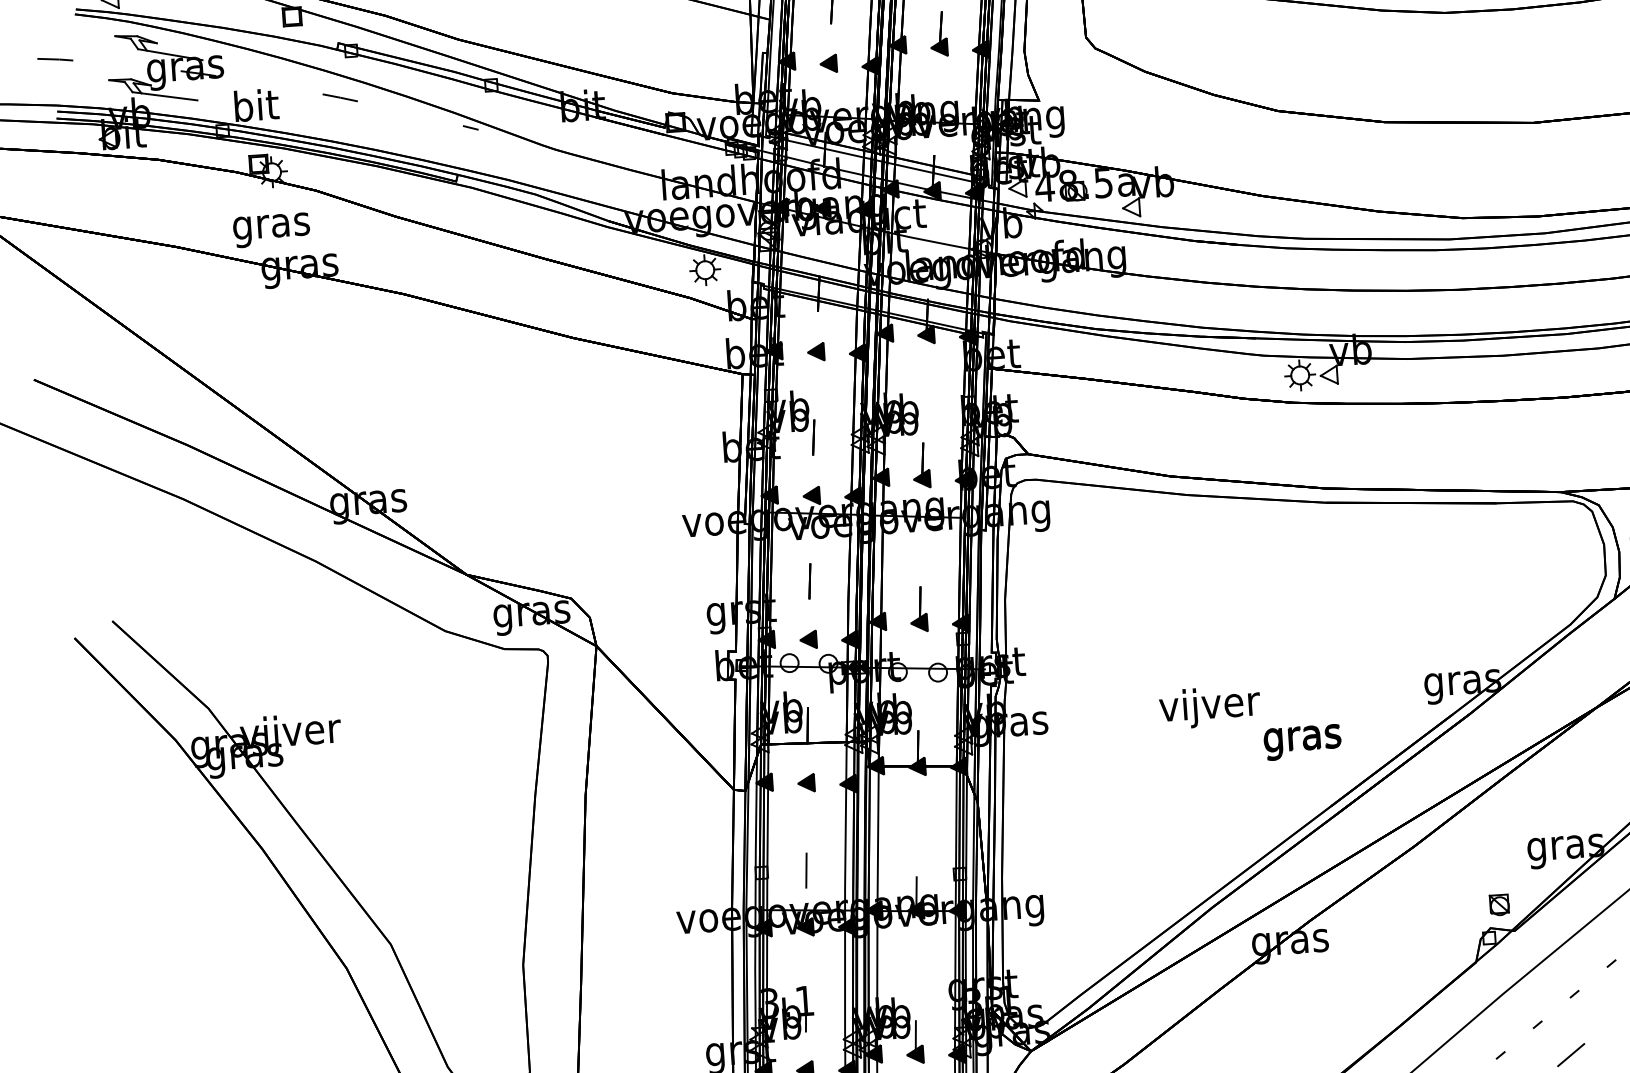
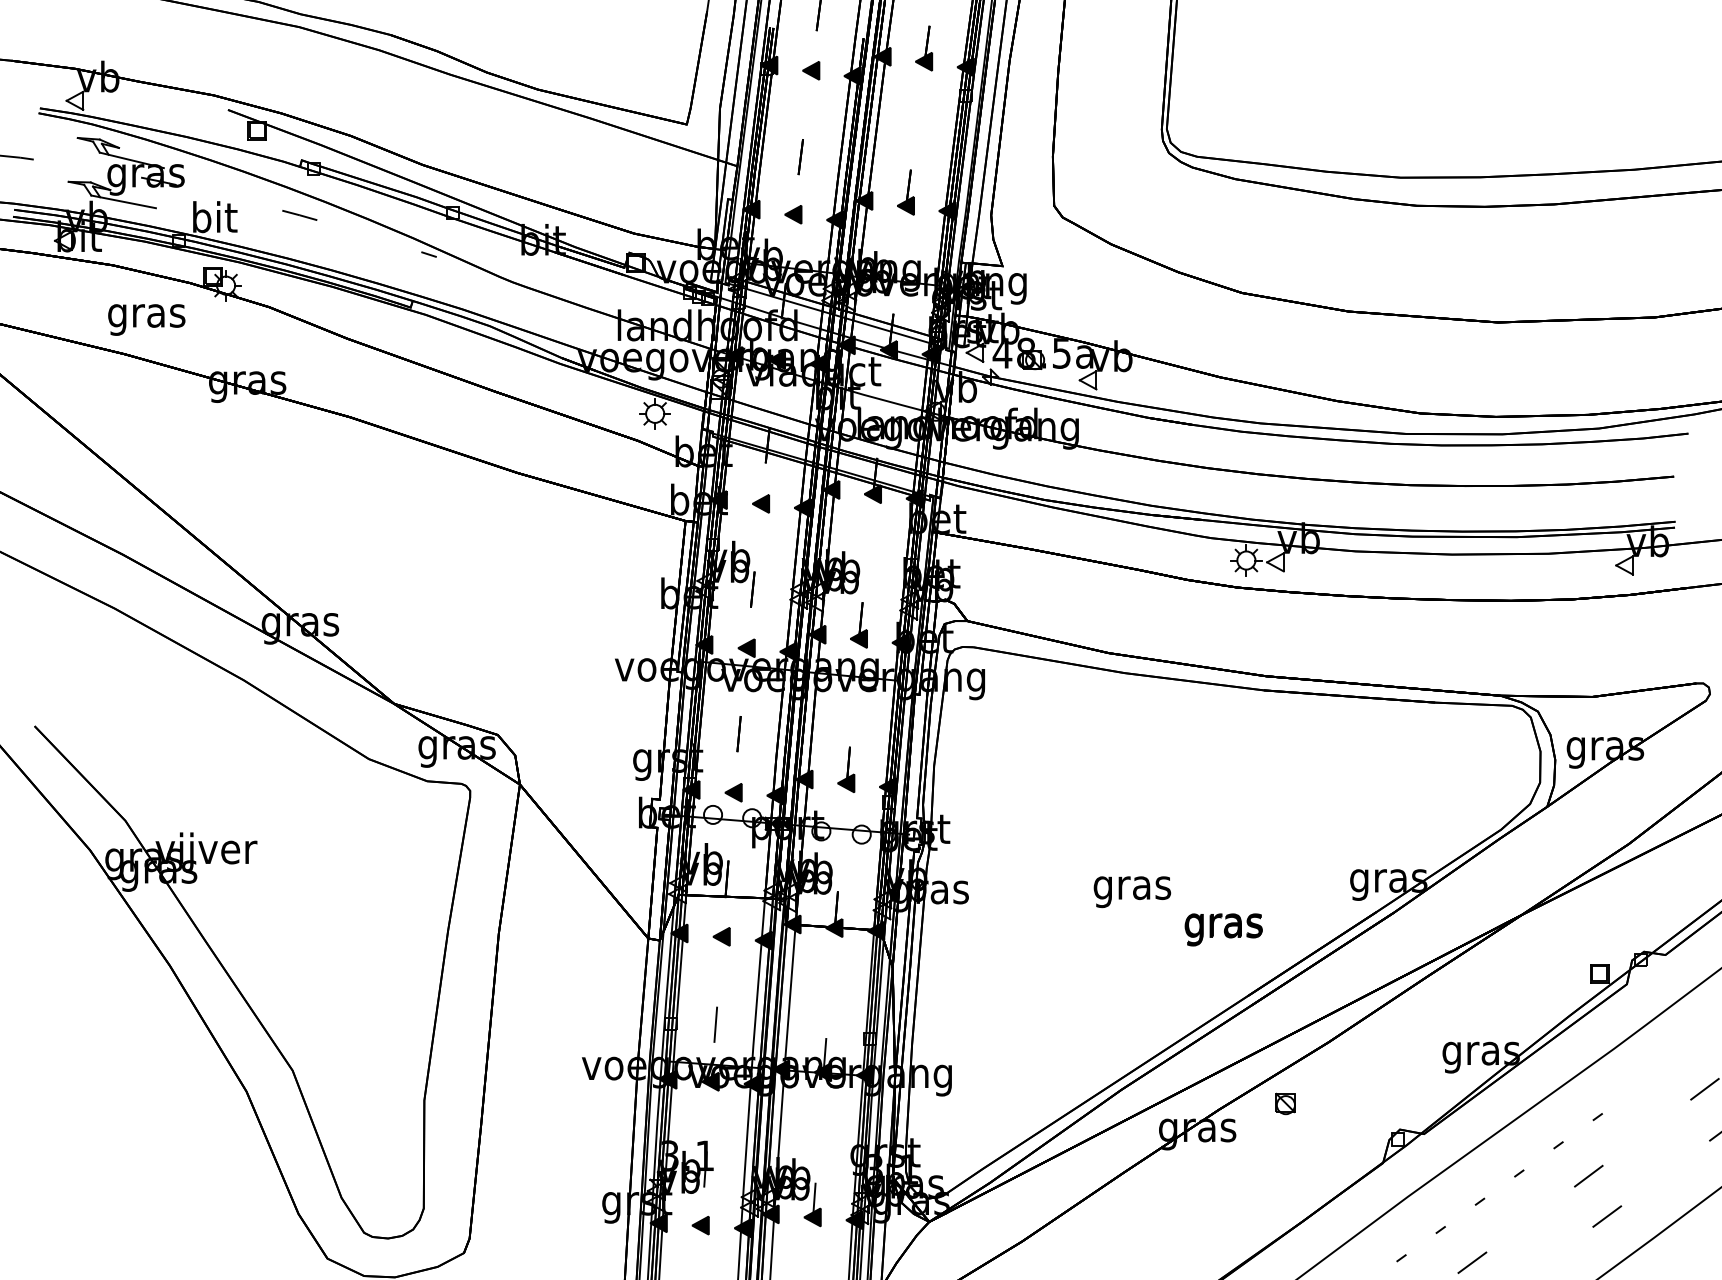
text: (271, 229) -> (146, 319), moved
text: (1209, 707) -> (1132, 888), vijver -> gras
part: (1499, 904) -> (1285, 1103), moved

